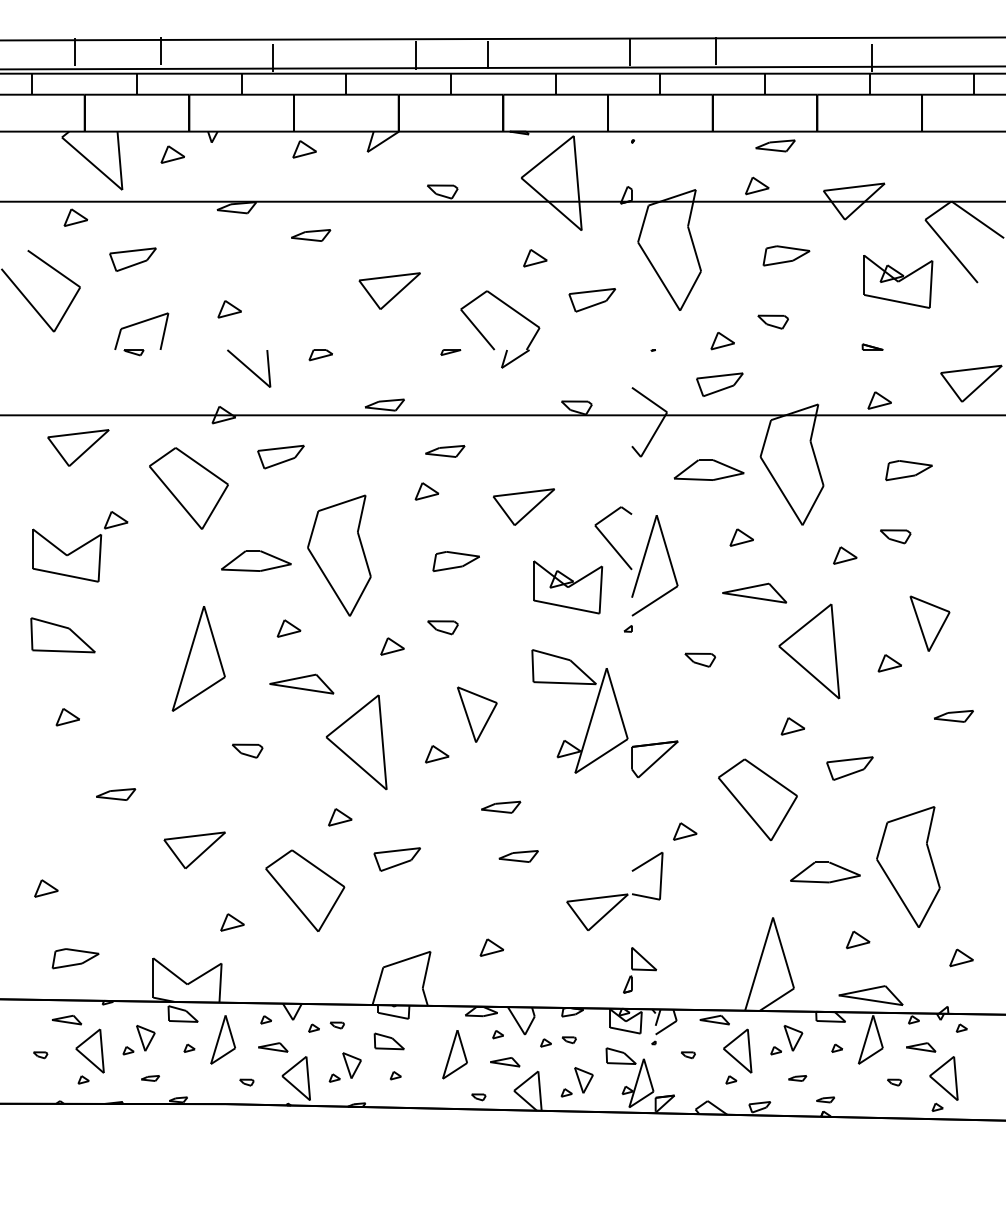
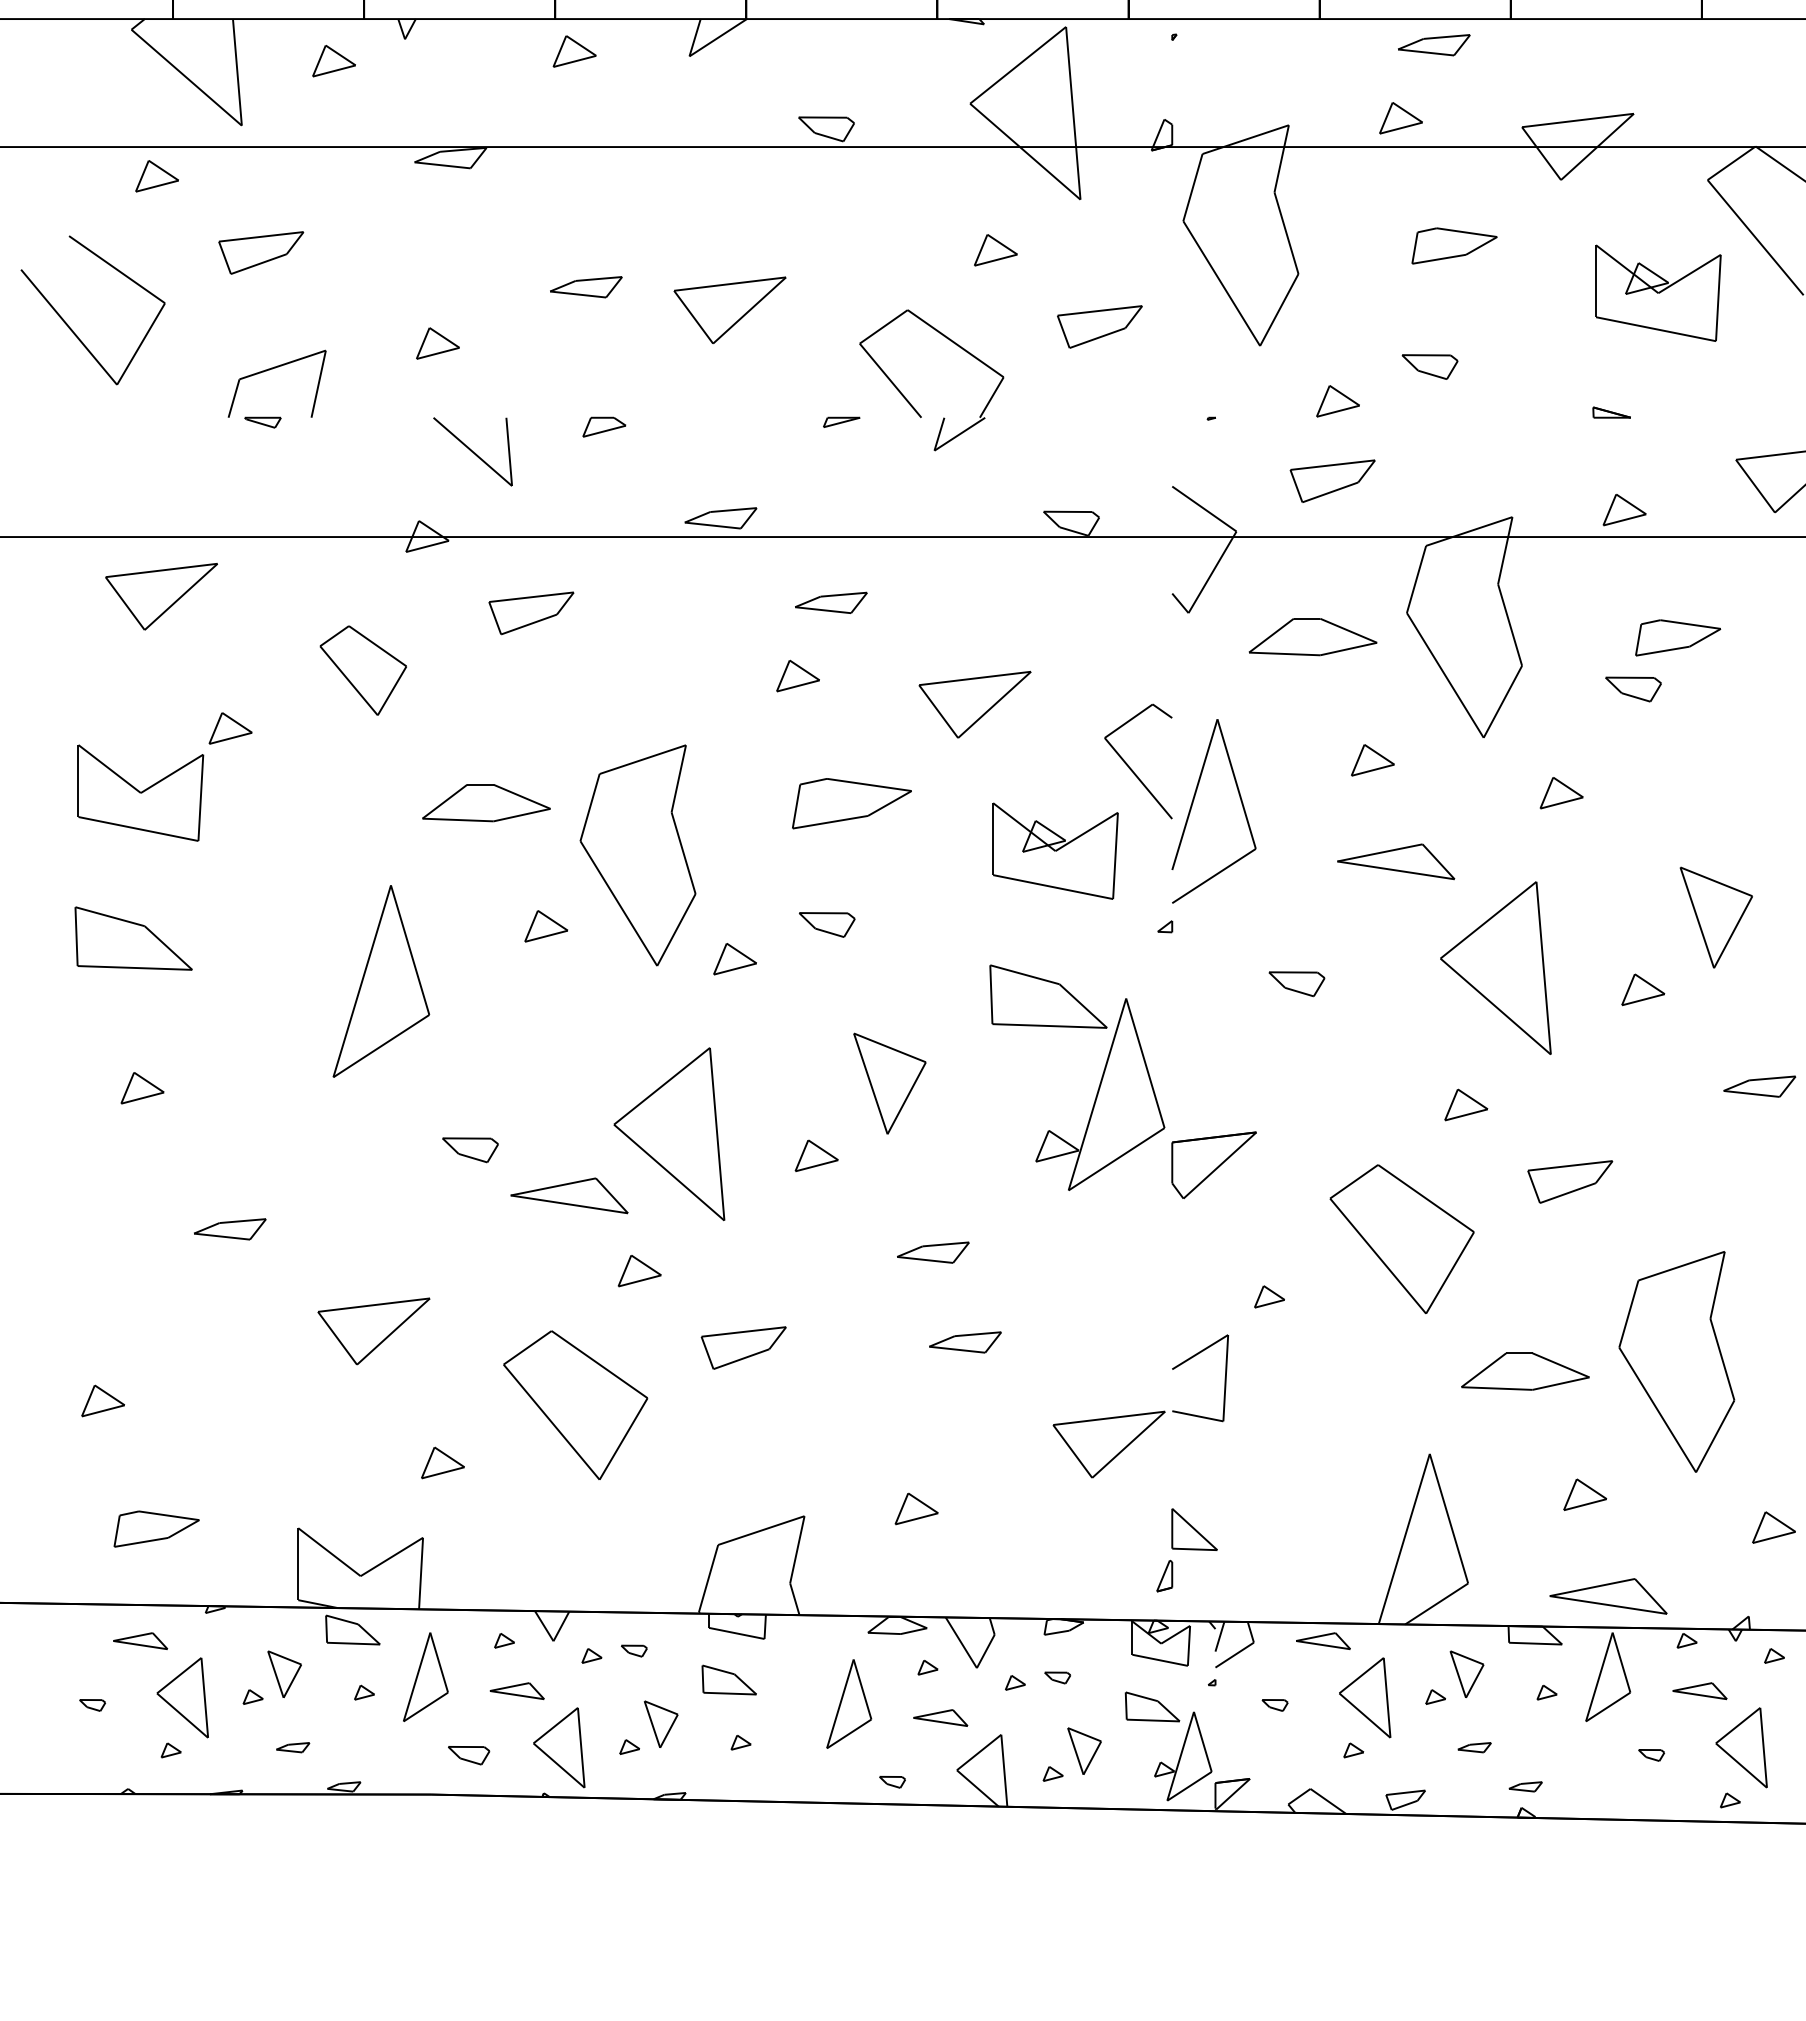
part: (311, 235) -> (587, 287), moved
part: (188, 488) -> (362, 670), size x0.6
part: (895, 536) -> (1633, 688), moved
part: (339, 555) -> (638, 855), moved
part: (455, 561) -> (850, 803), size x1.4
part: (301, 683) -> (568, 1194), moved
part: (685, 831) -> (1269, 1296), size x0.7
part: (246, 1082) -> (468, 1755), size x1.6

